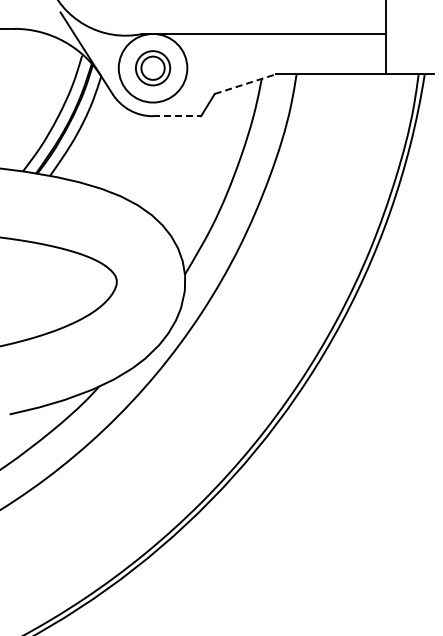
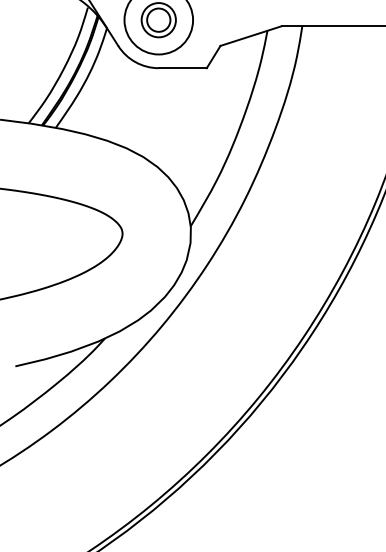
line: (245, 83) -> (251, 35), dashed -> solid
line: (177, 116) -> (183, 68), dashed -> solid

